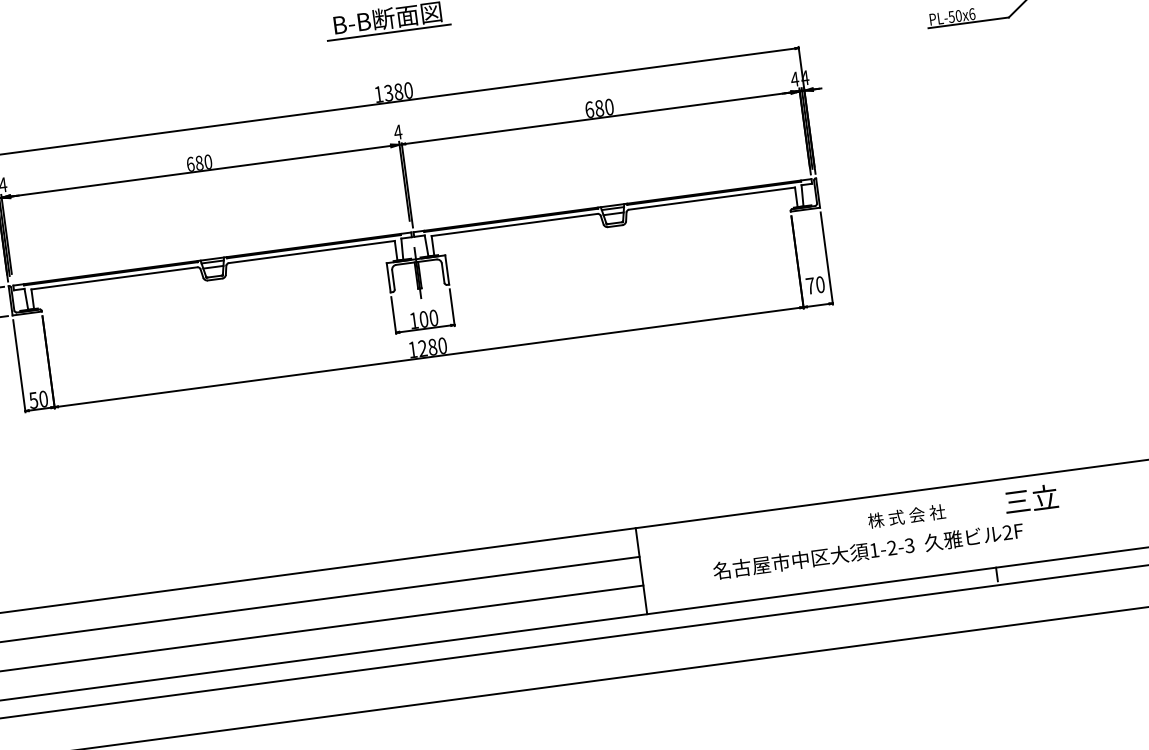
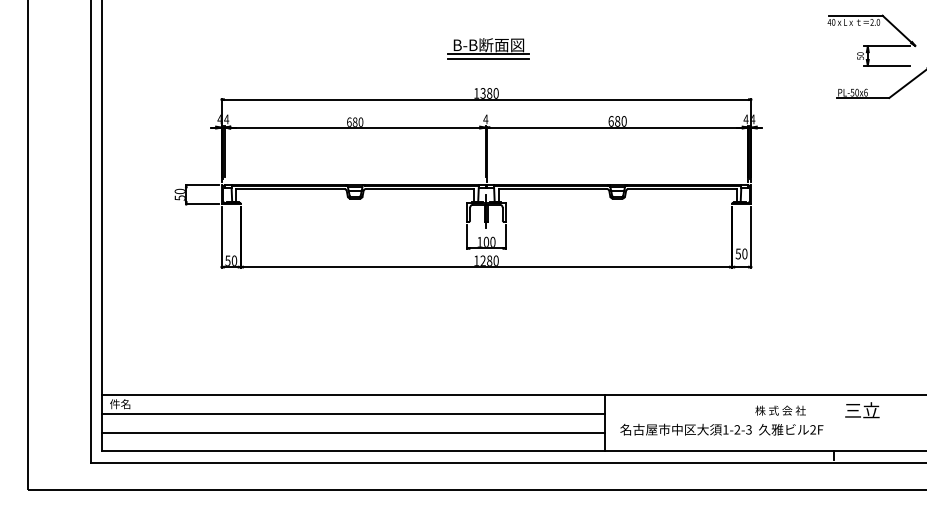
line: (389, 38) -> (488, 58), added
text: (809, 285) -> (737, 253), 70 -> 50
text: (867, 550) -> (721, 429), moved

